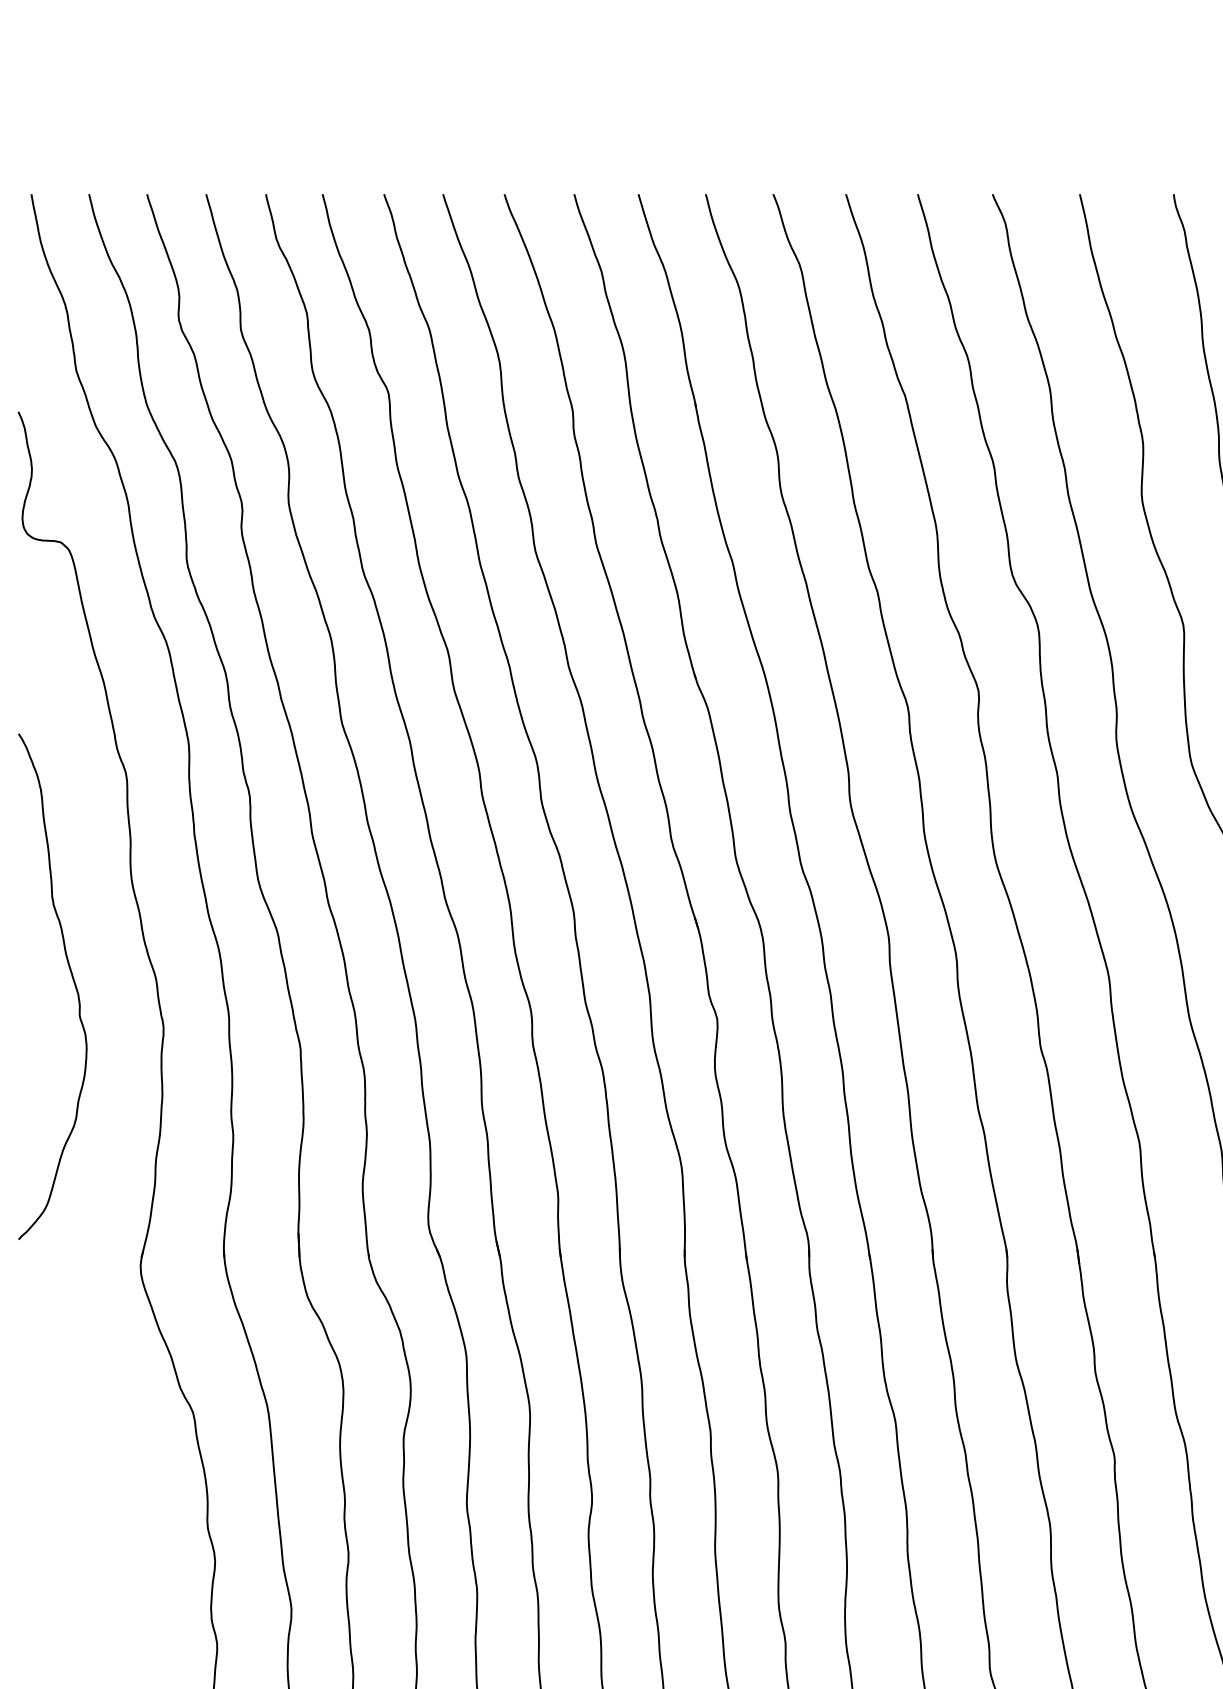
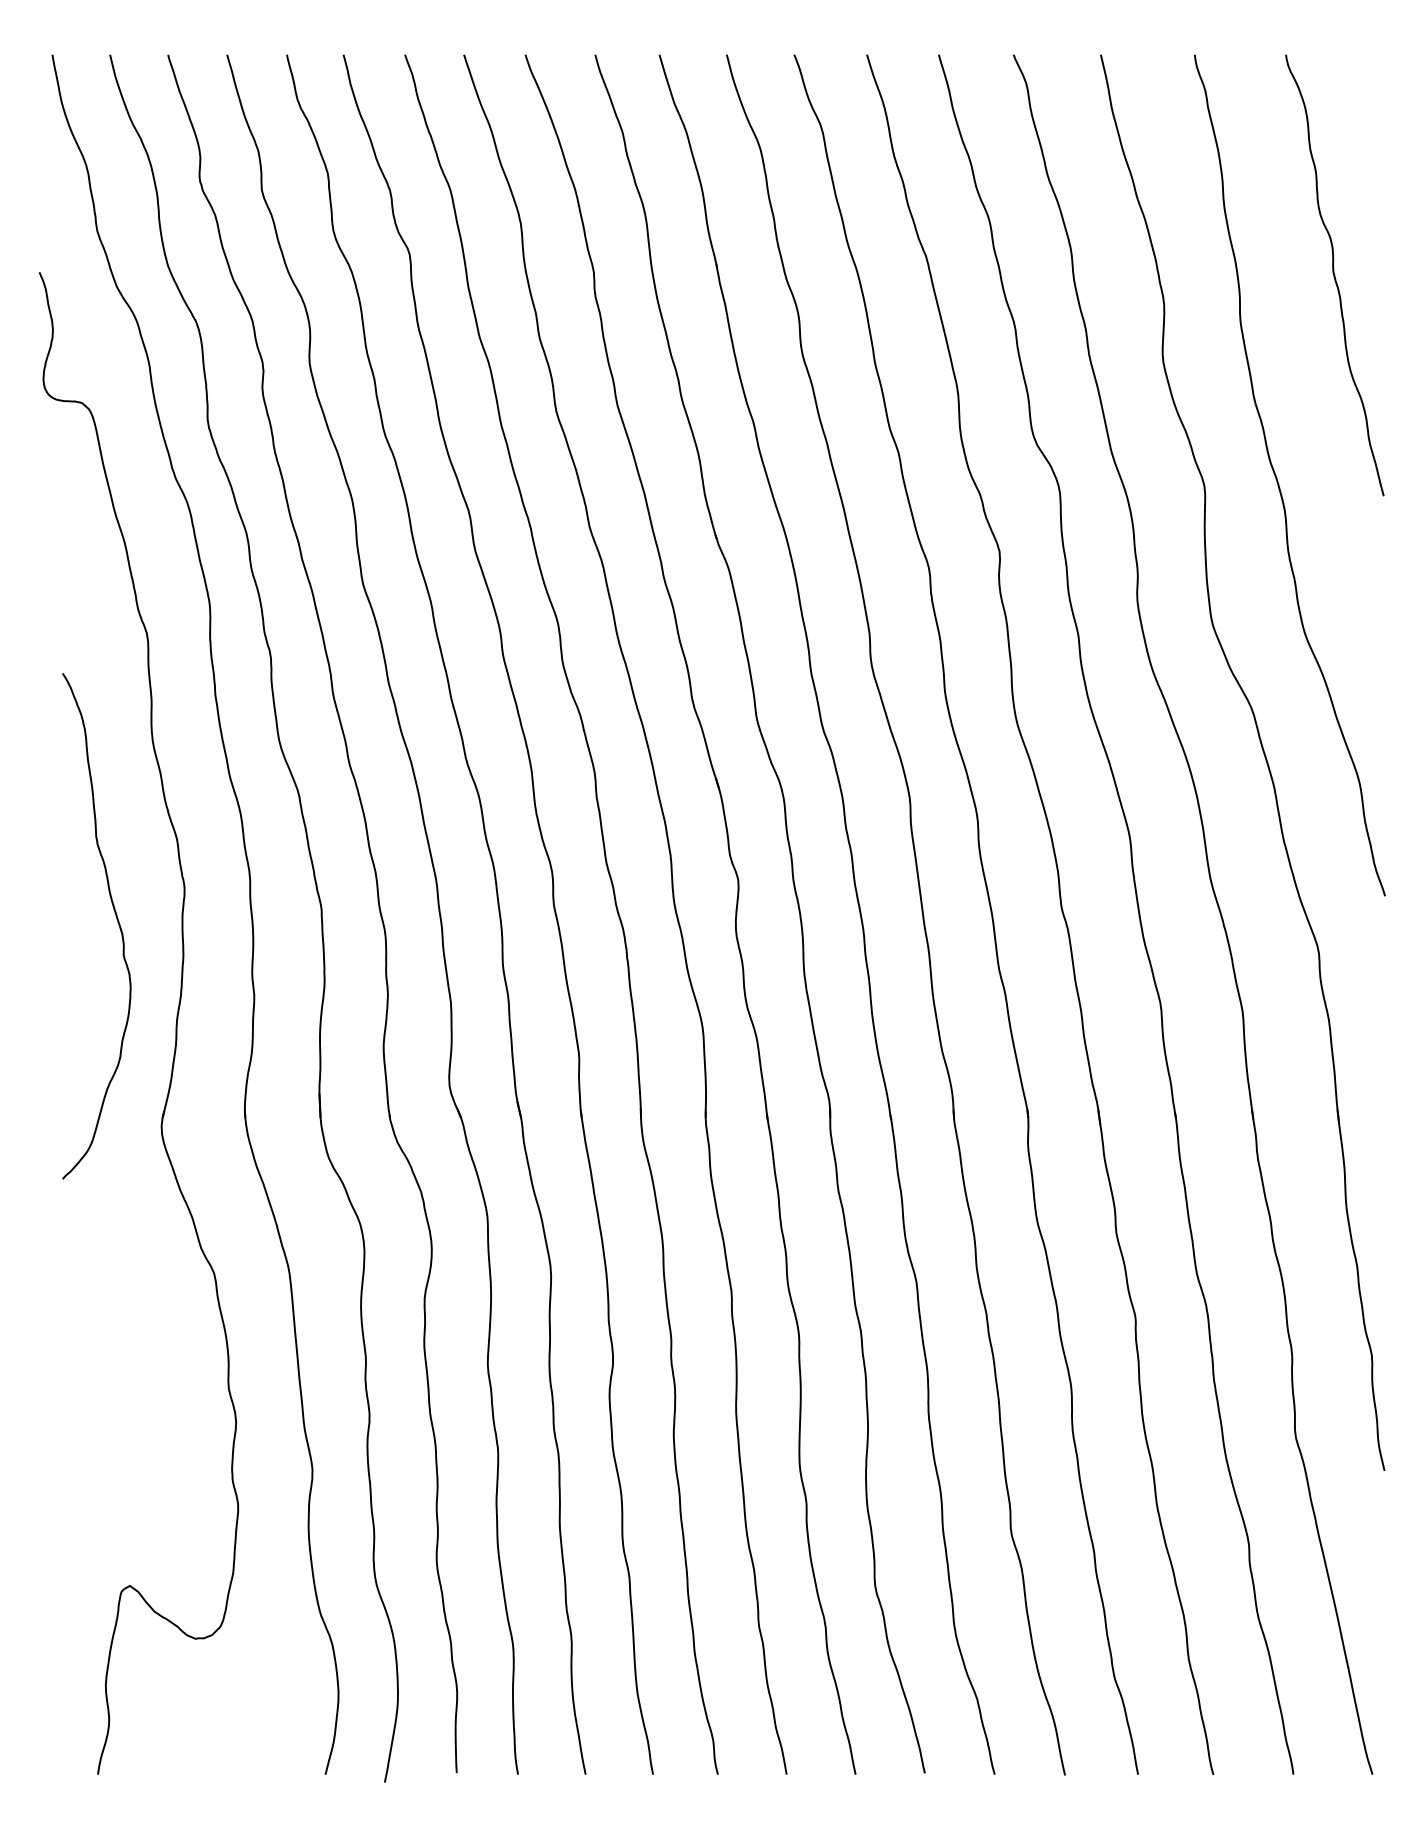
curve: (72, 979) -> (116, 919), moved

